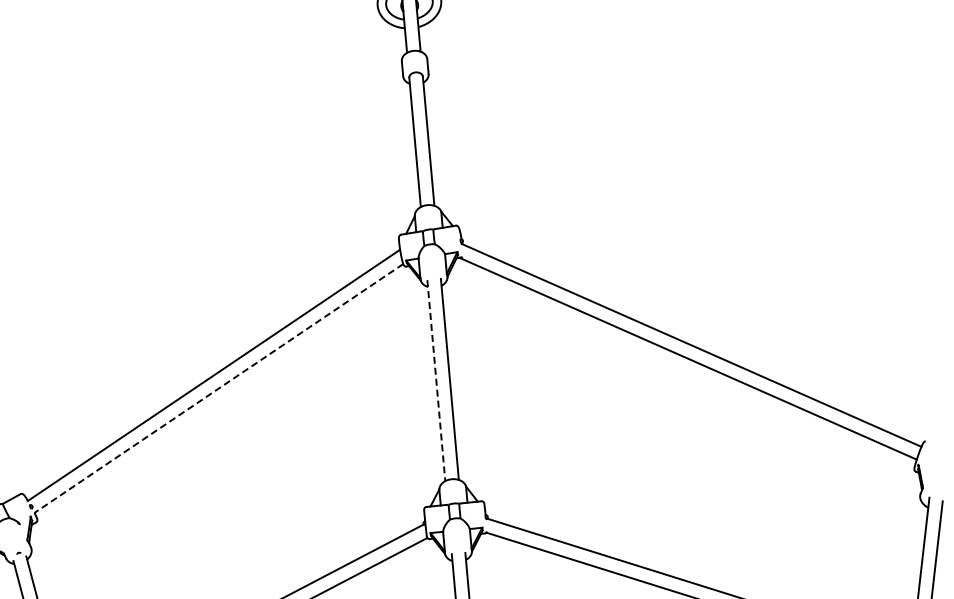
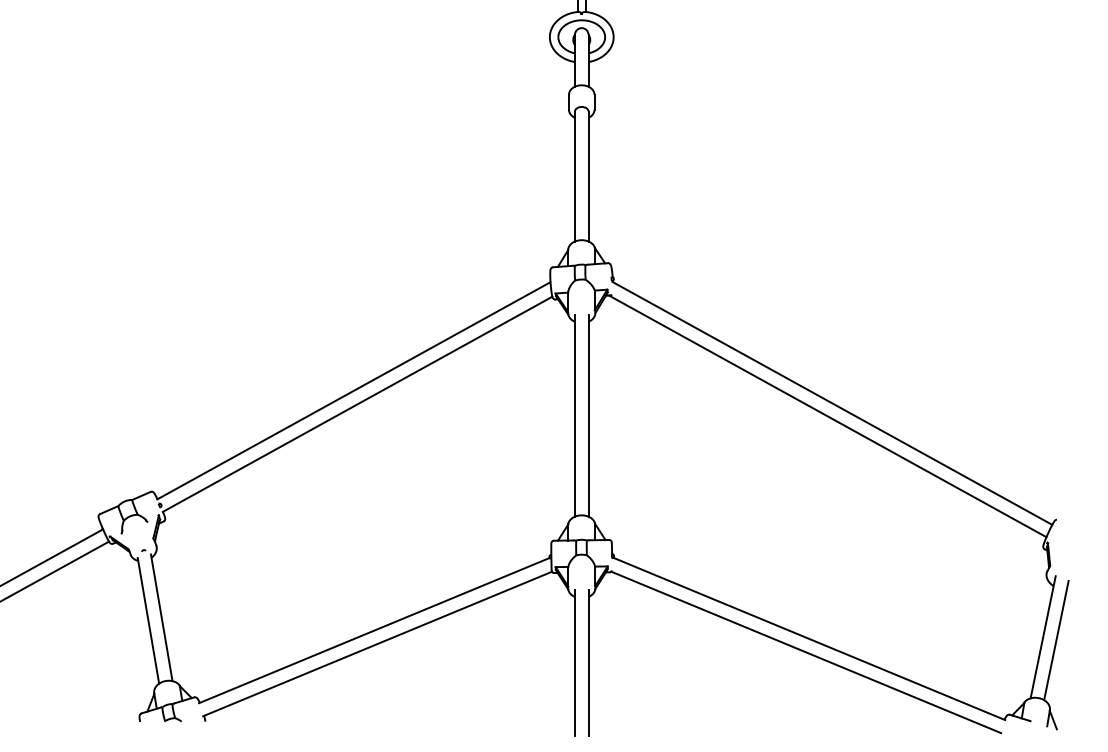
line: (435, 380) -> (574, 415), dashed -> solid
line: (218, 388) -> (357, 404), dashed -> solid

